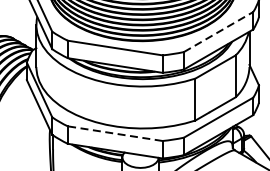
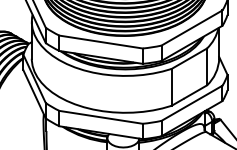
line: (219, 31) -> (192, 27), dashed -> solid
line: (114, 133) -> (100, 117), dashed -> solid

